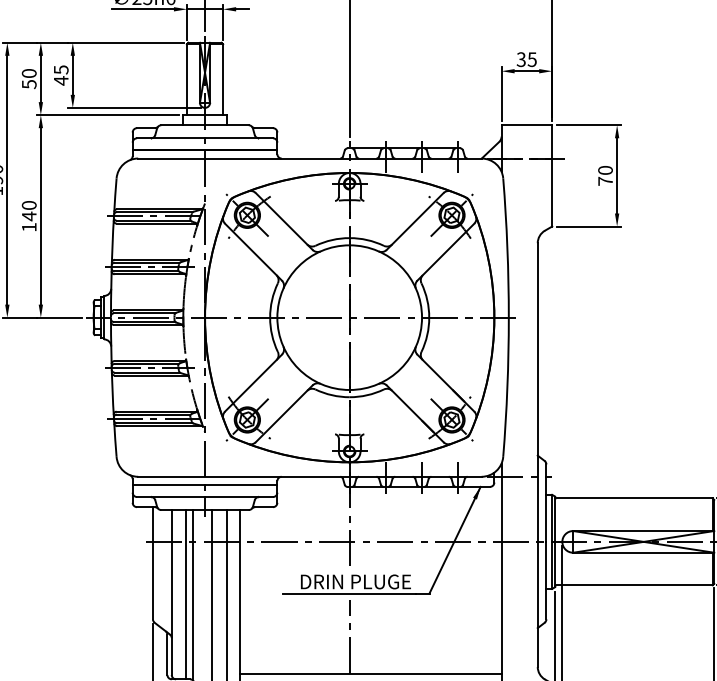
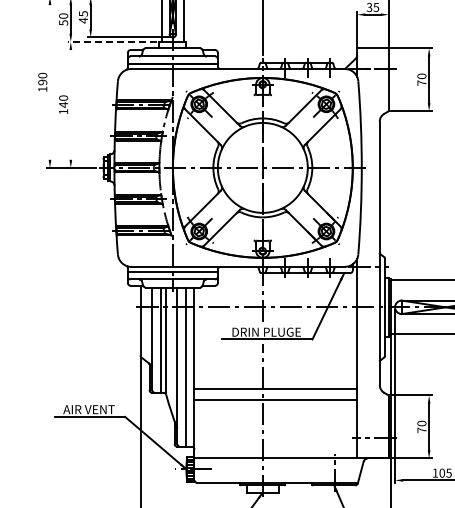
line: (106, 115) -> (111, 42), solid -> dashed
line: (6, 180) -> (49, 82), removed
line: (40, 215) -> (70, 104), removed

